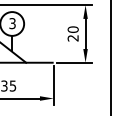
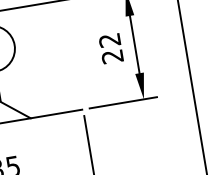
text: (72, 29) -> (108, 40), 20 -> 22

